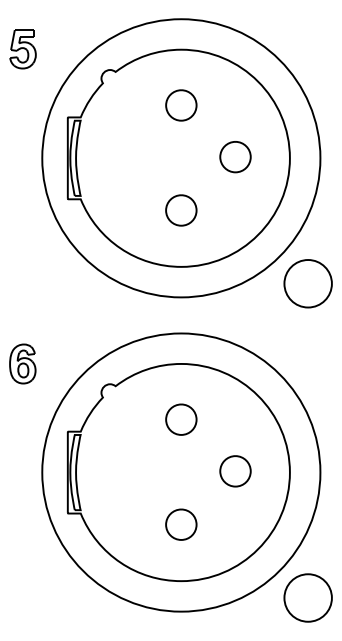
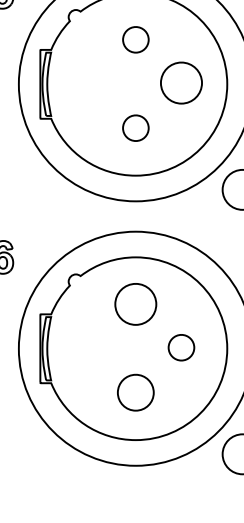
part: (235, 157) -> (181, 83), size x1.6
part: (181, 419) -> (136, 304), size x1.6
part: (181, 524) -> (136, 392), size x1.4

